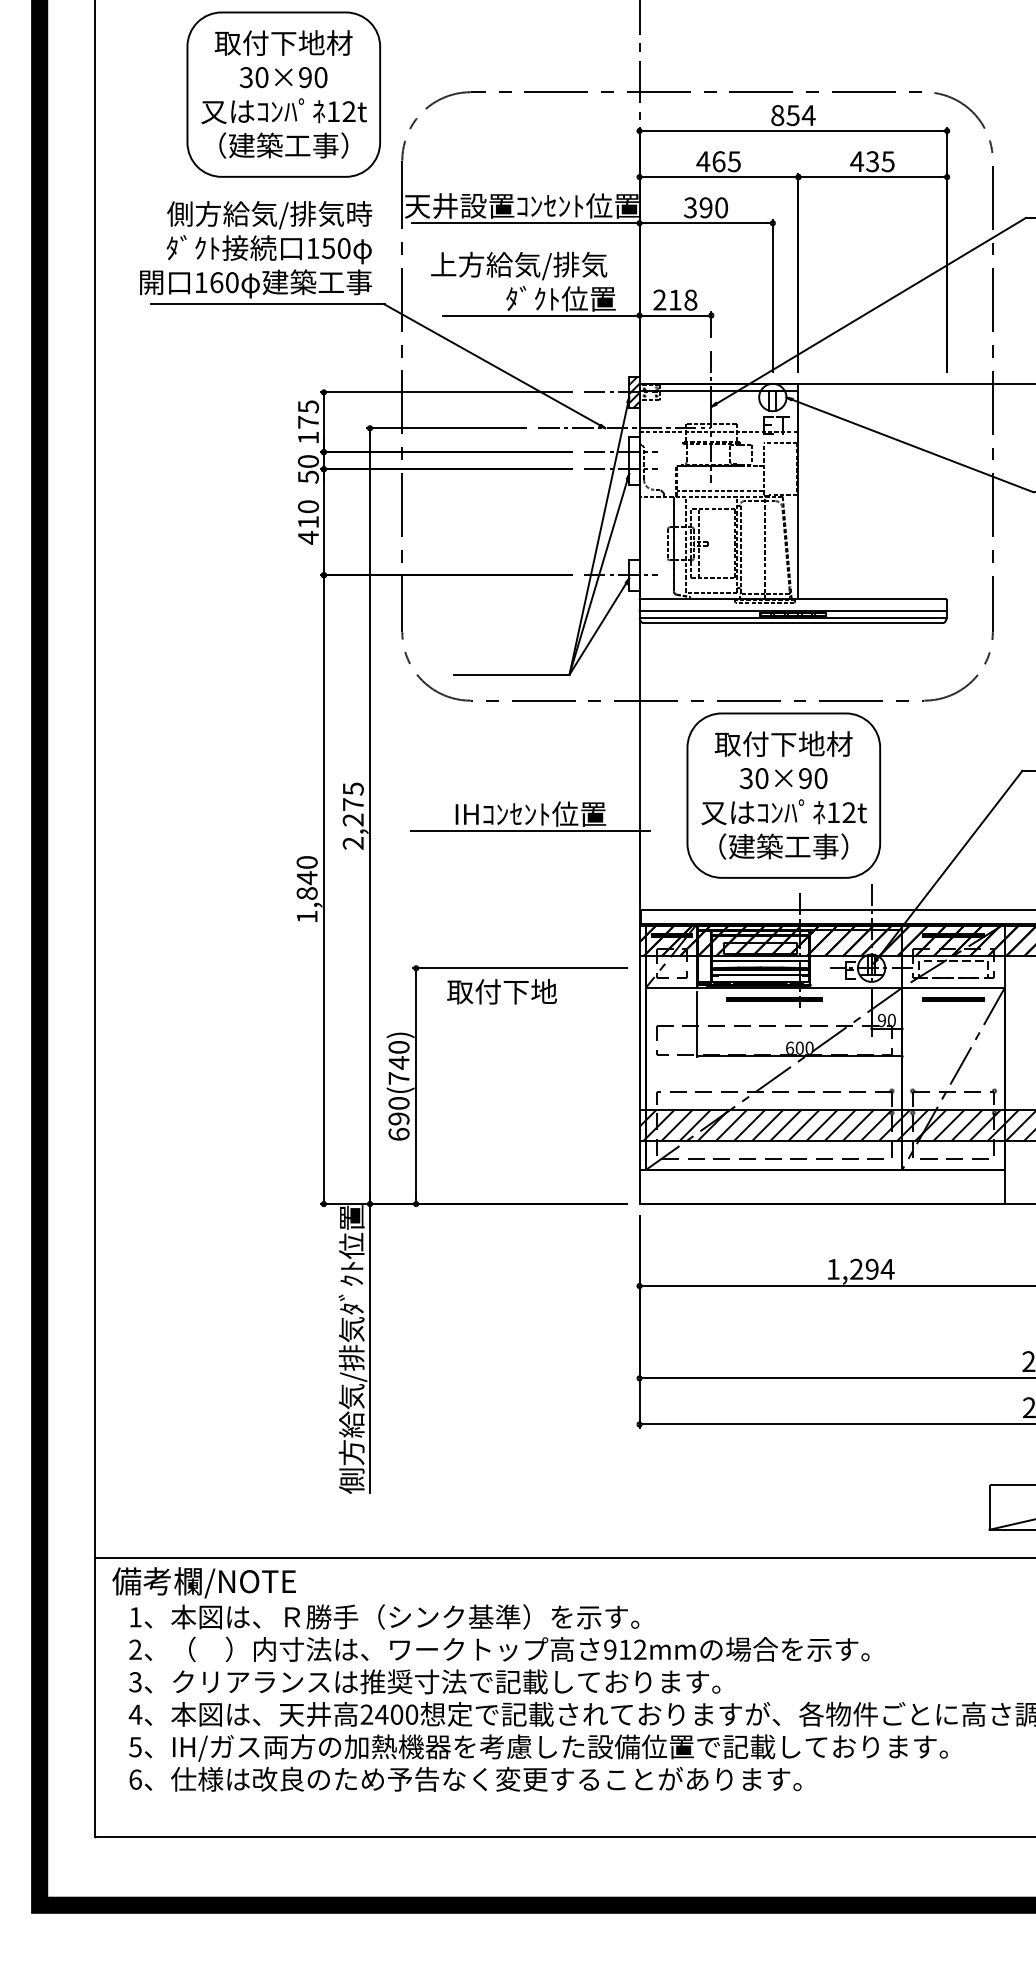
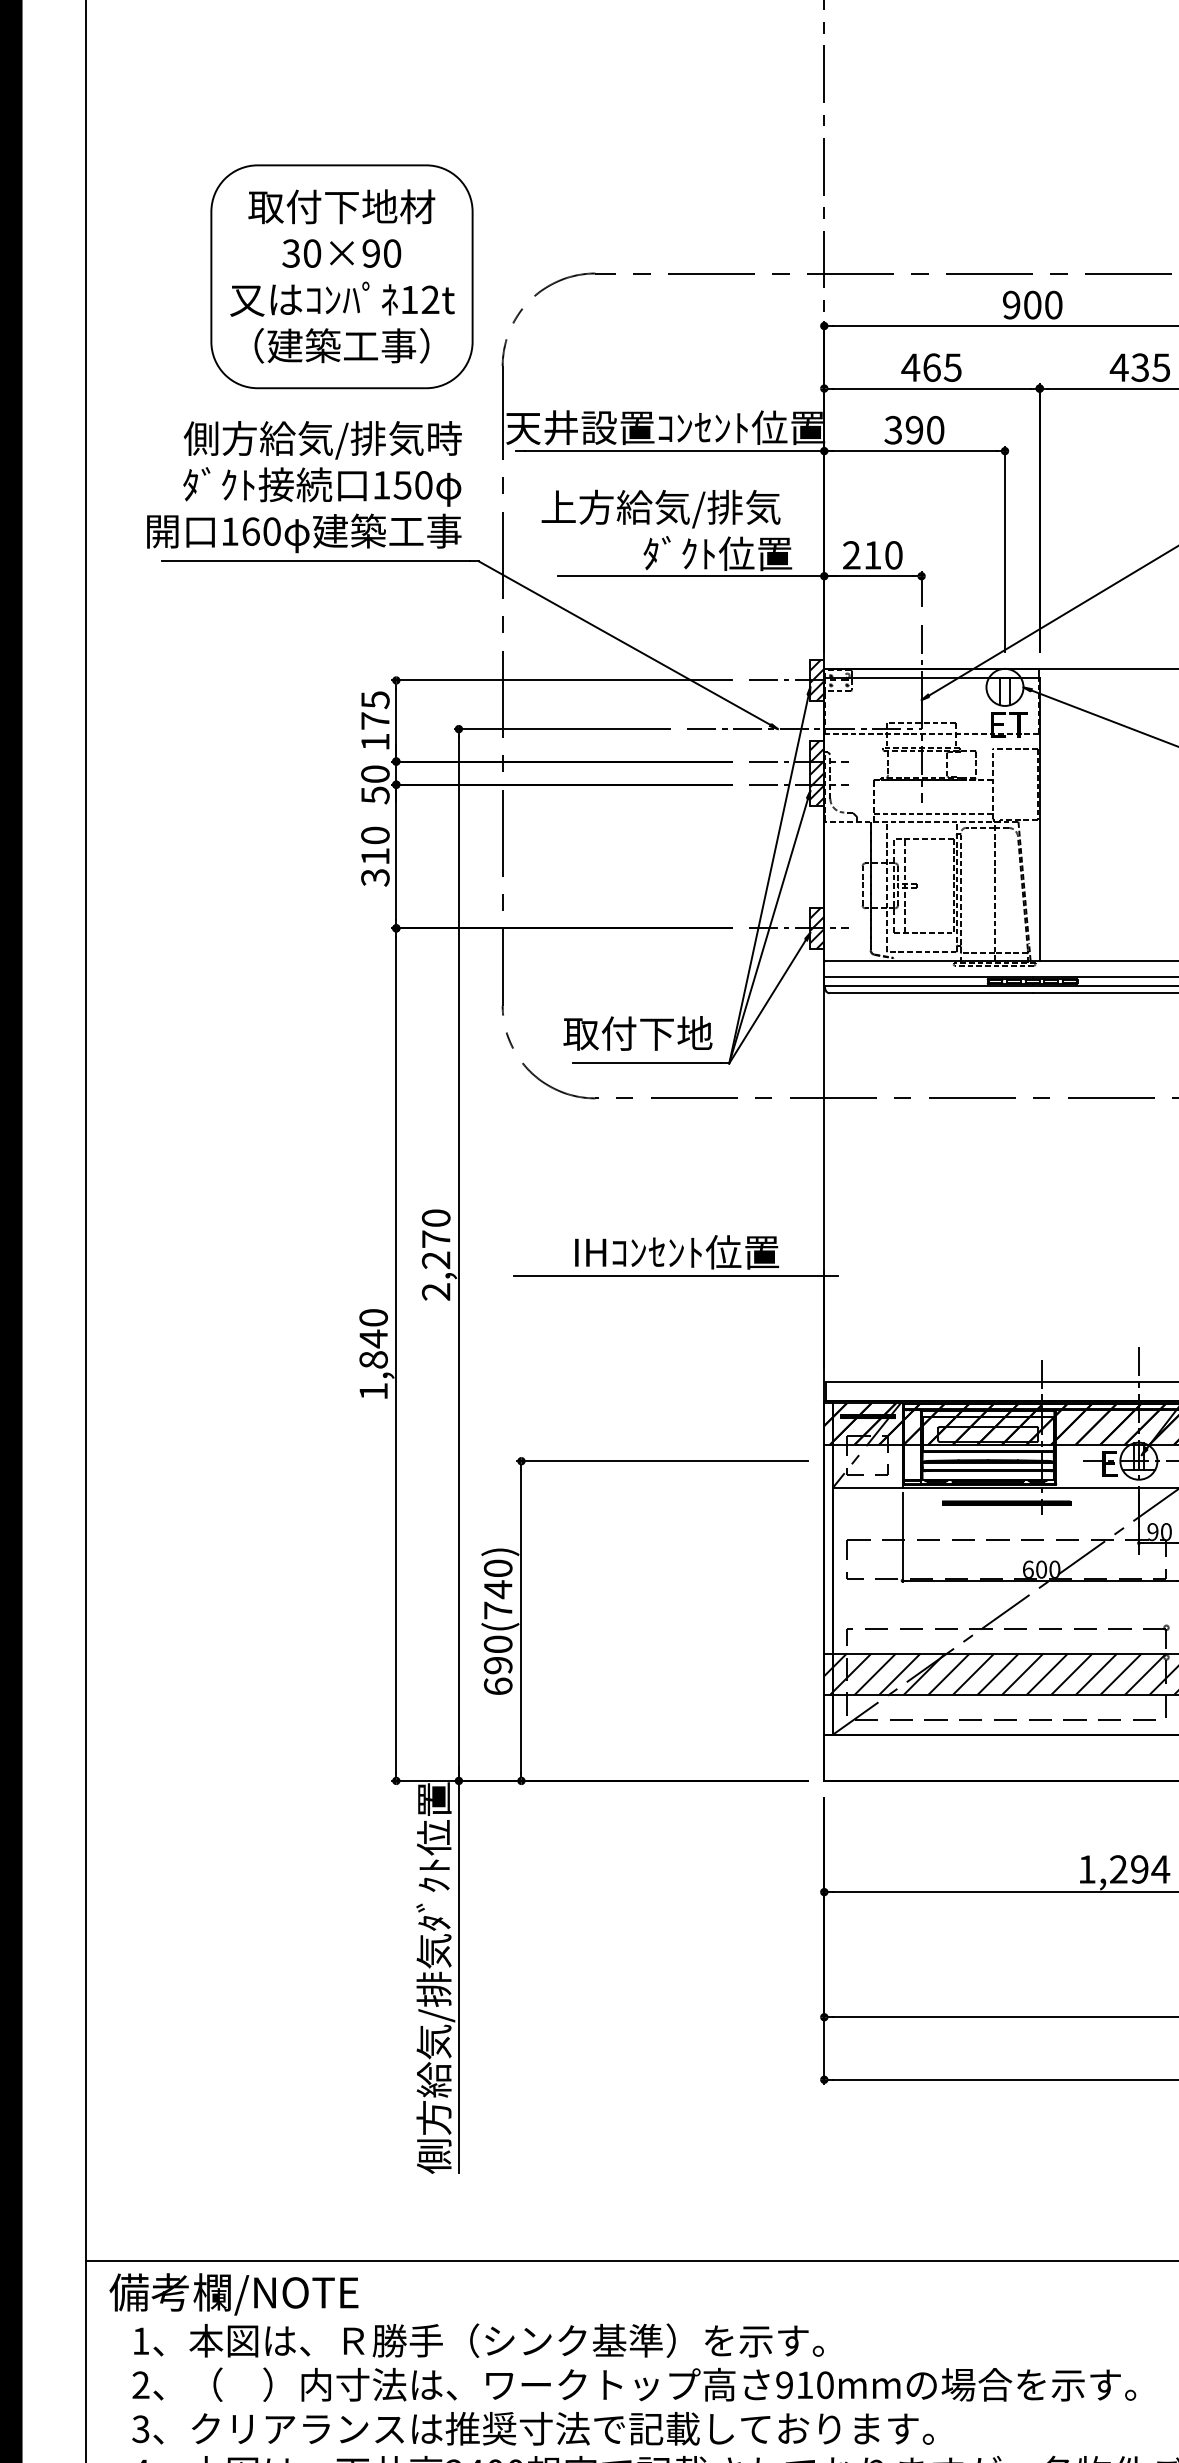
text: (793, 115) -> (1033, 305), 854 -> 900
text: (690, 300) -> (893, 555), 218 -> 210
hatch: (634, 460) -> (817, 772), added
text: (308, 537) -> (375, 877), 410 -> 310
hatch: (634, 574) -> (817, 927), added
text: (352, 788) -> (435, 1217), 2,275 -> 2,270
part: (783, 795) -> (1019, 1226), removed
text: (501, 991) -> (637, 1033), moved
text: (640, 1649) -> (825, 2384), 912mm -> 910mm

